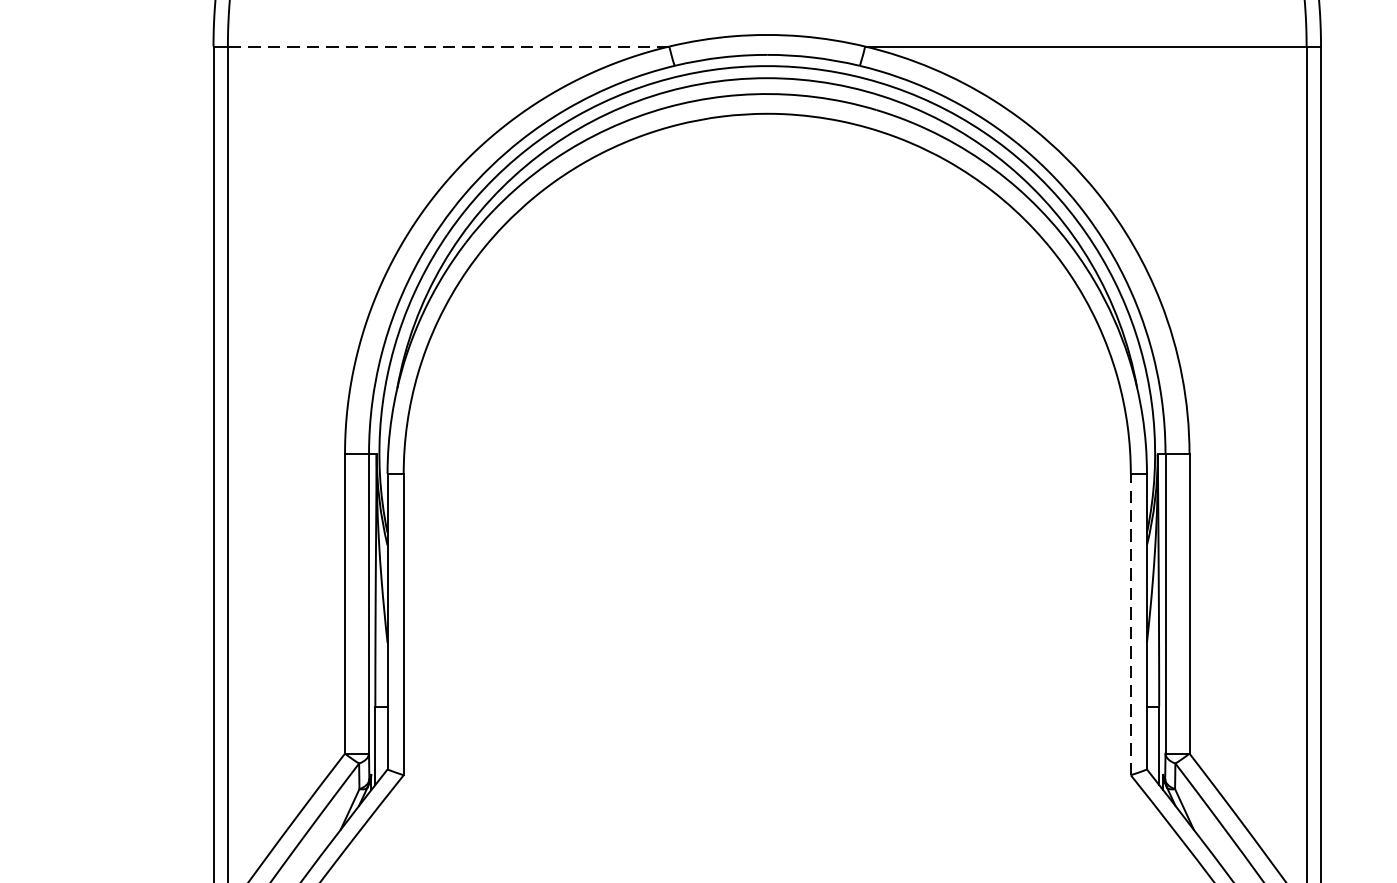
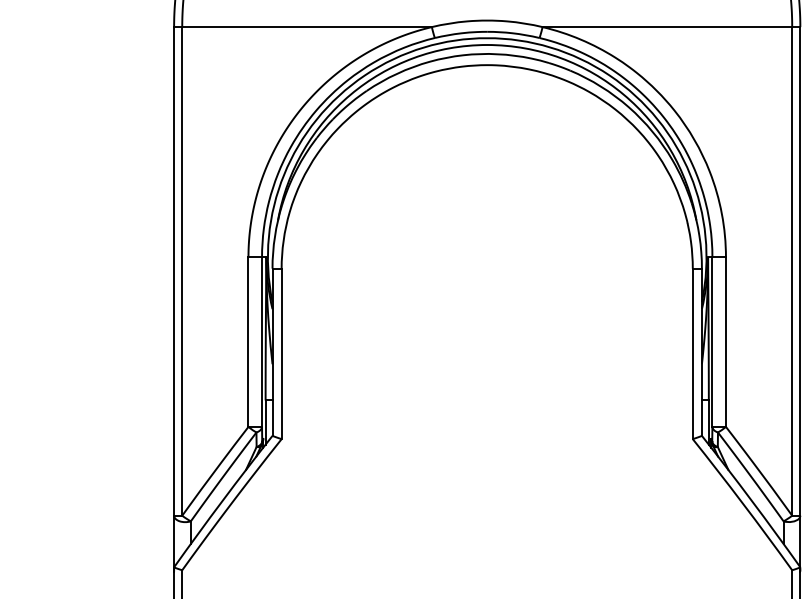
line: (449, 47) -> (307, 27), dashed -> solid
line: (1130, 623) -> (692, 353), dashed -> solid

